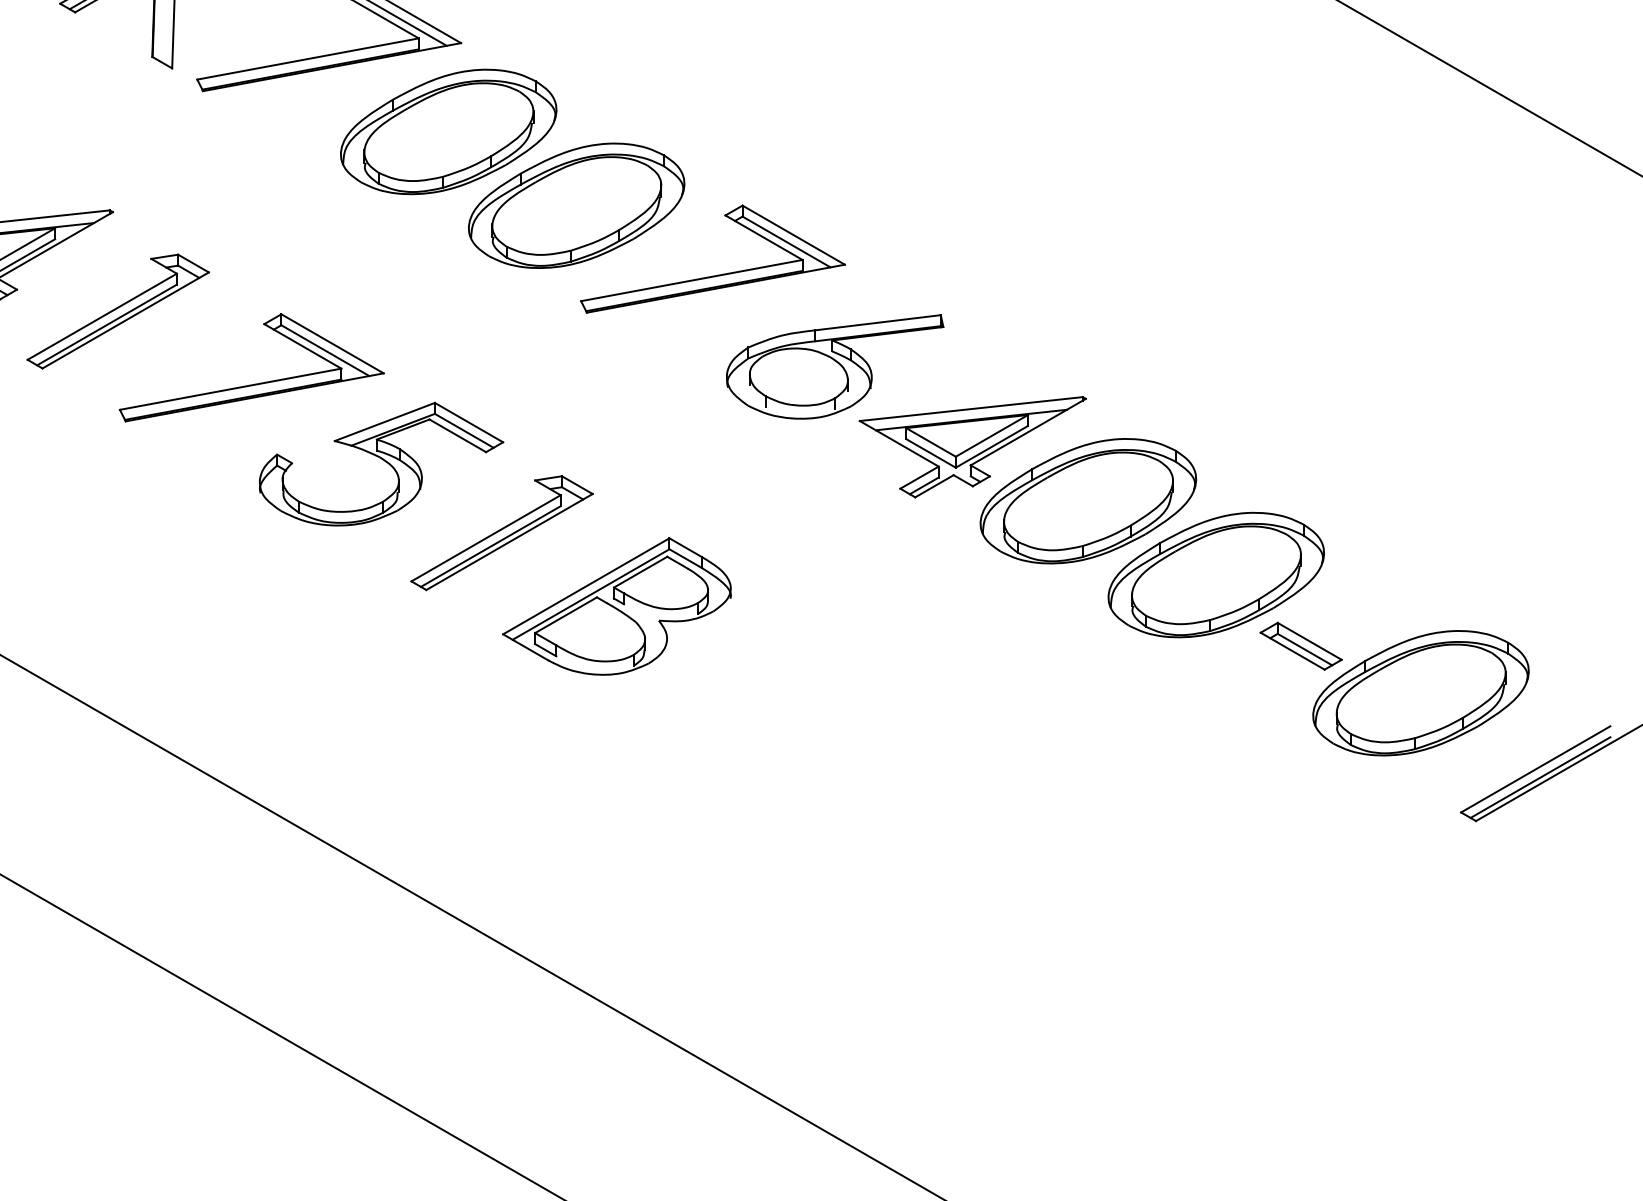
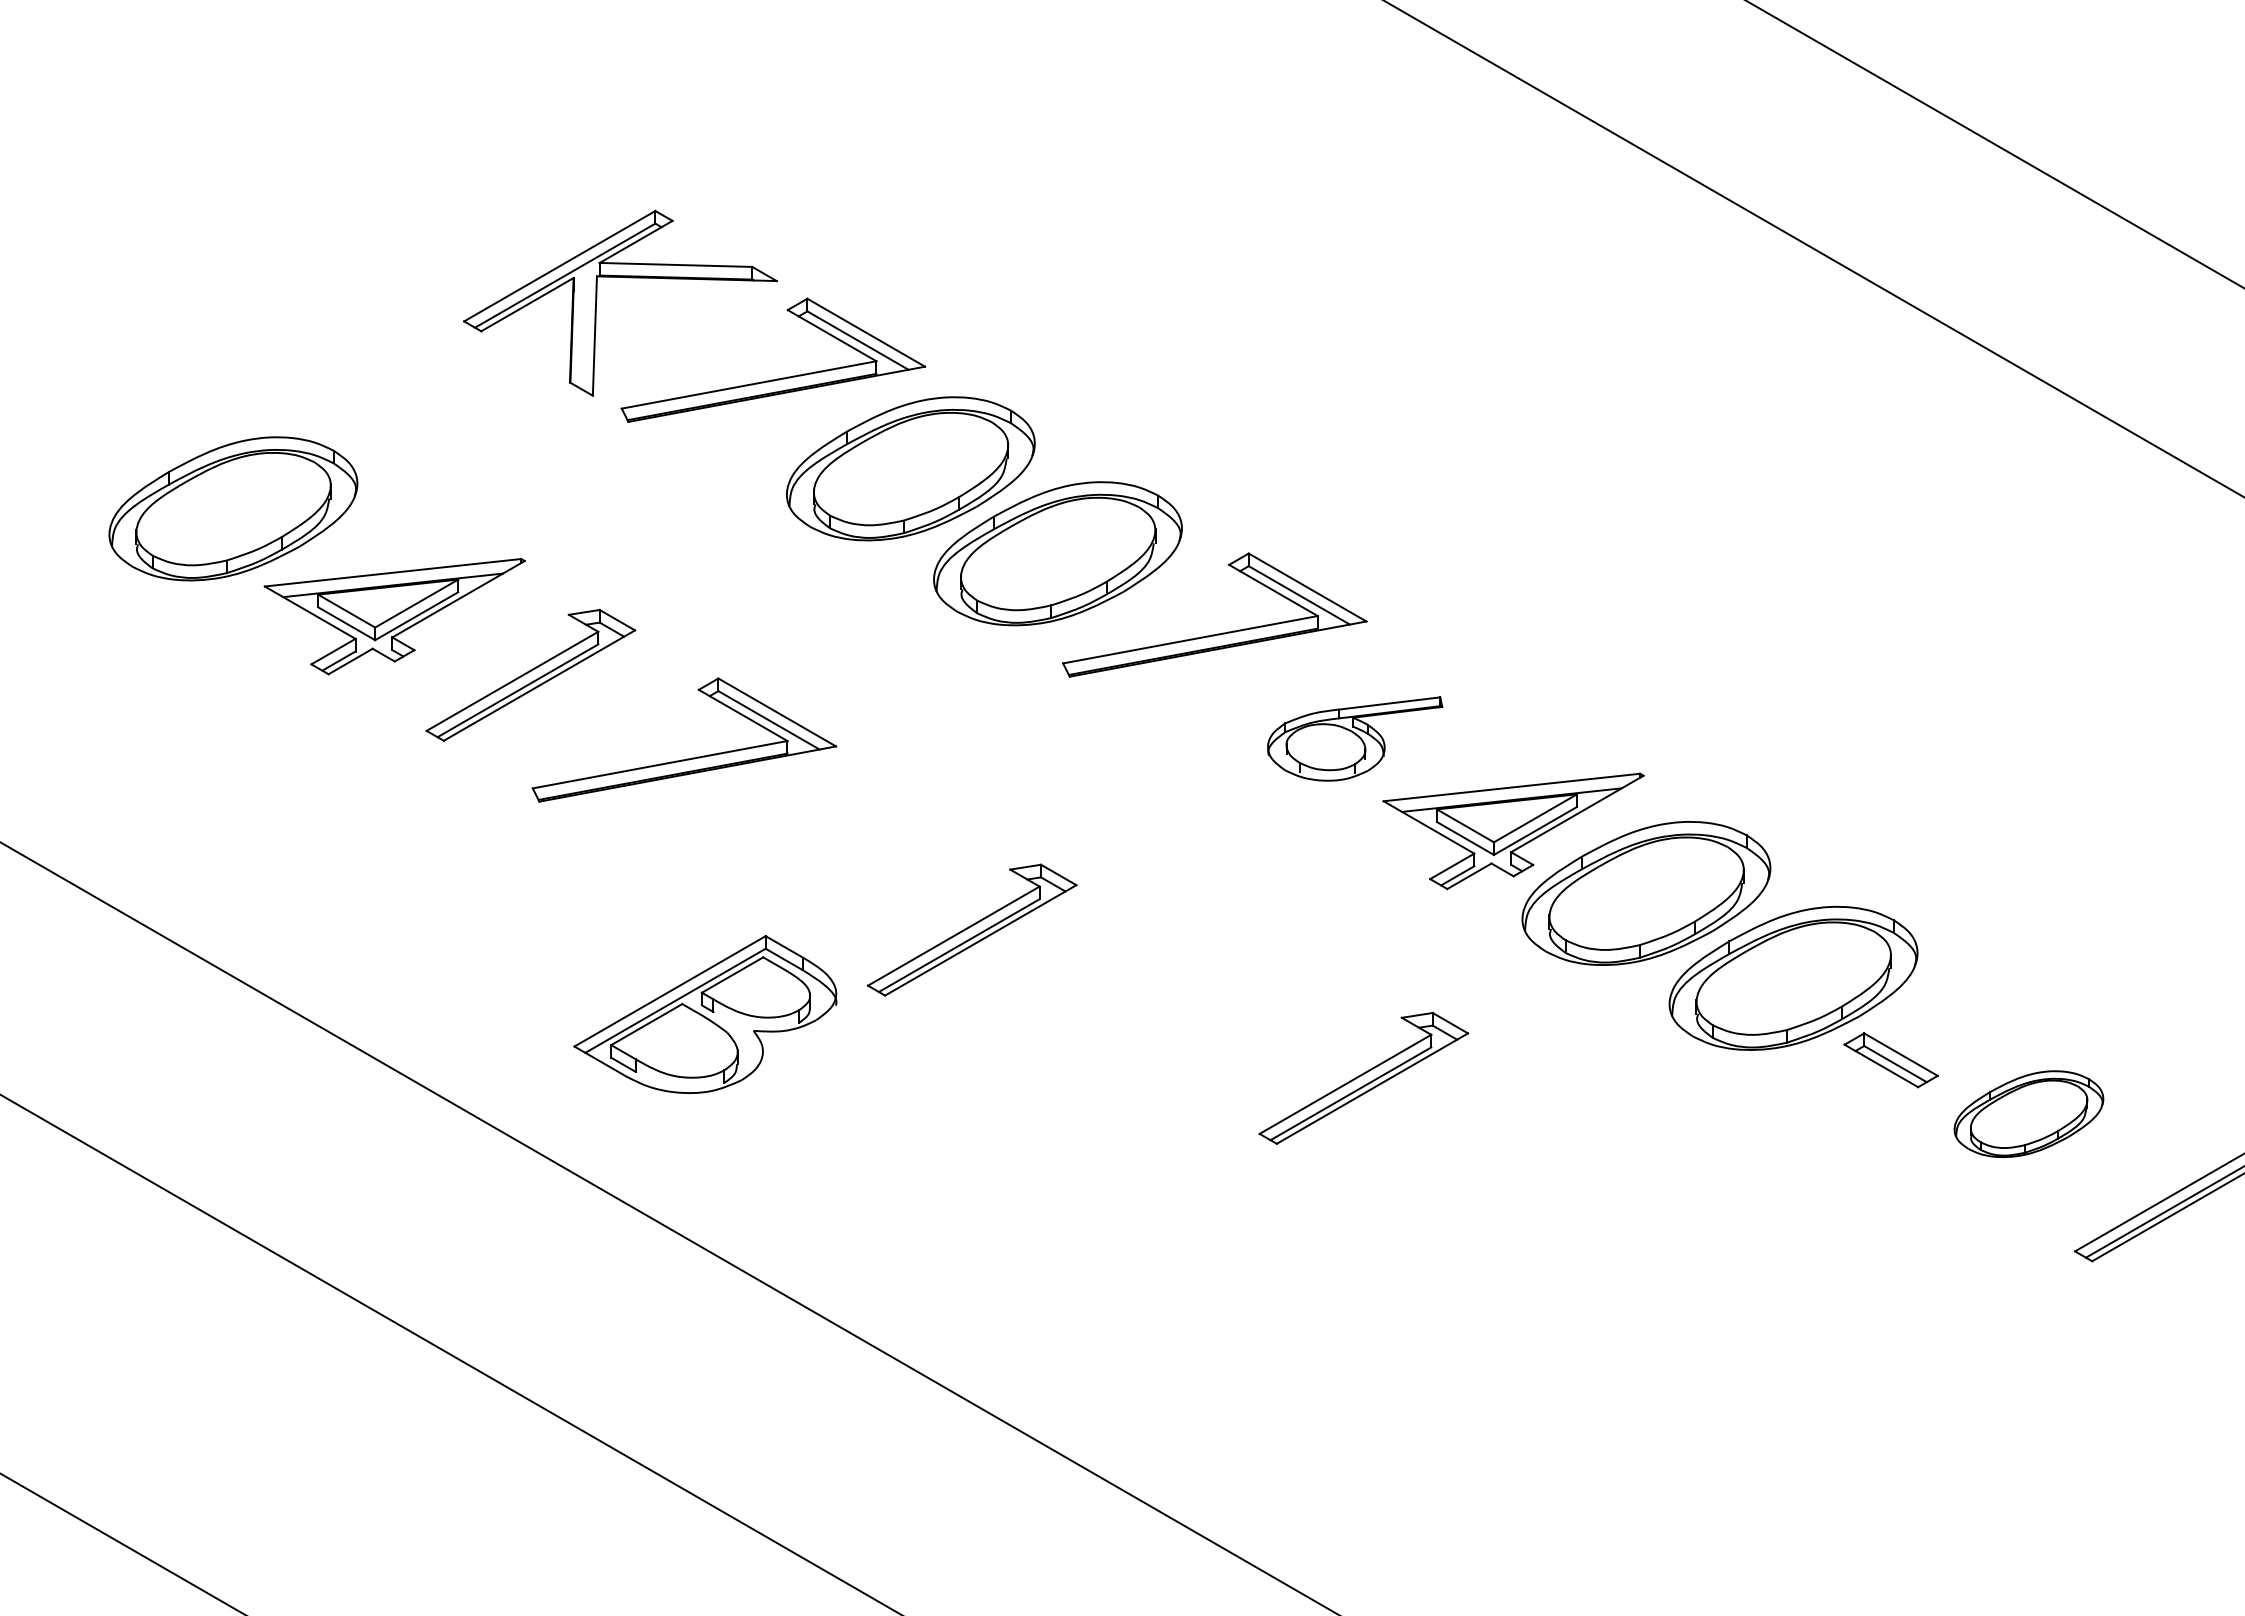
part: (834, 366) -> (1354, 738), size x0.7
part: (381, 463) -> (833, 850), removed
part: (617, 606) -> (705, 1014), moved
part: (842, 661) -> (1363, 1077), added
part: (1420, 692) -> (2028, 1113), size x0.6

